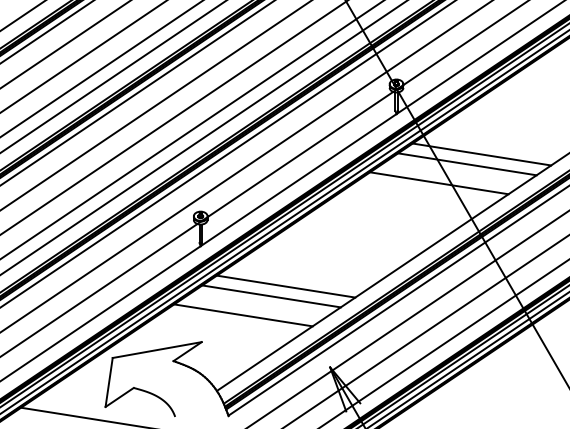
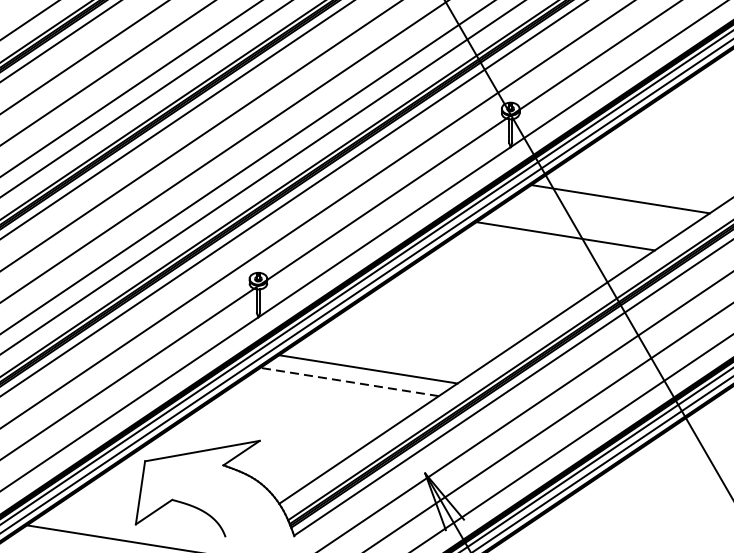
line: (467, 164) -> (602, 212), removed
line: (271, 296) -> (349, 382), solid -> dashed
line: (243, 315) -> (313, 406), removed

